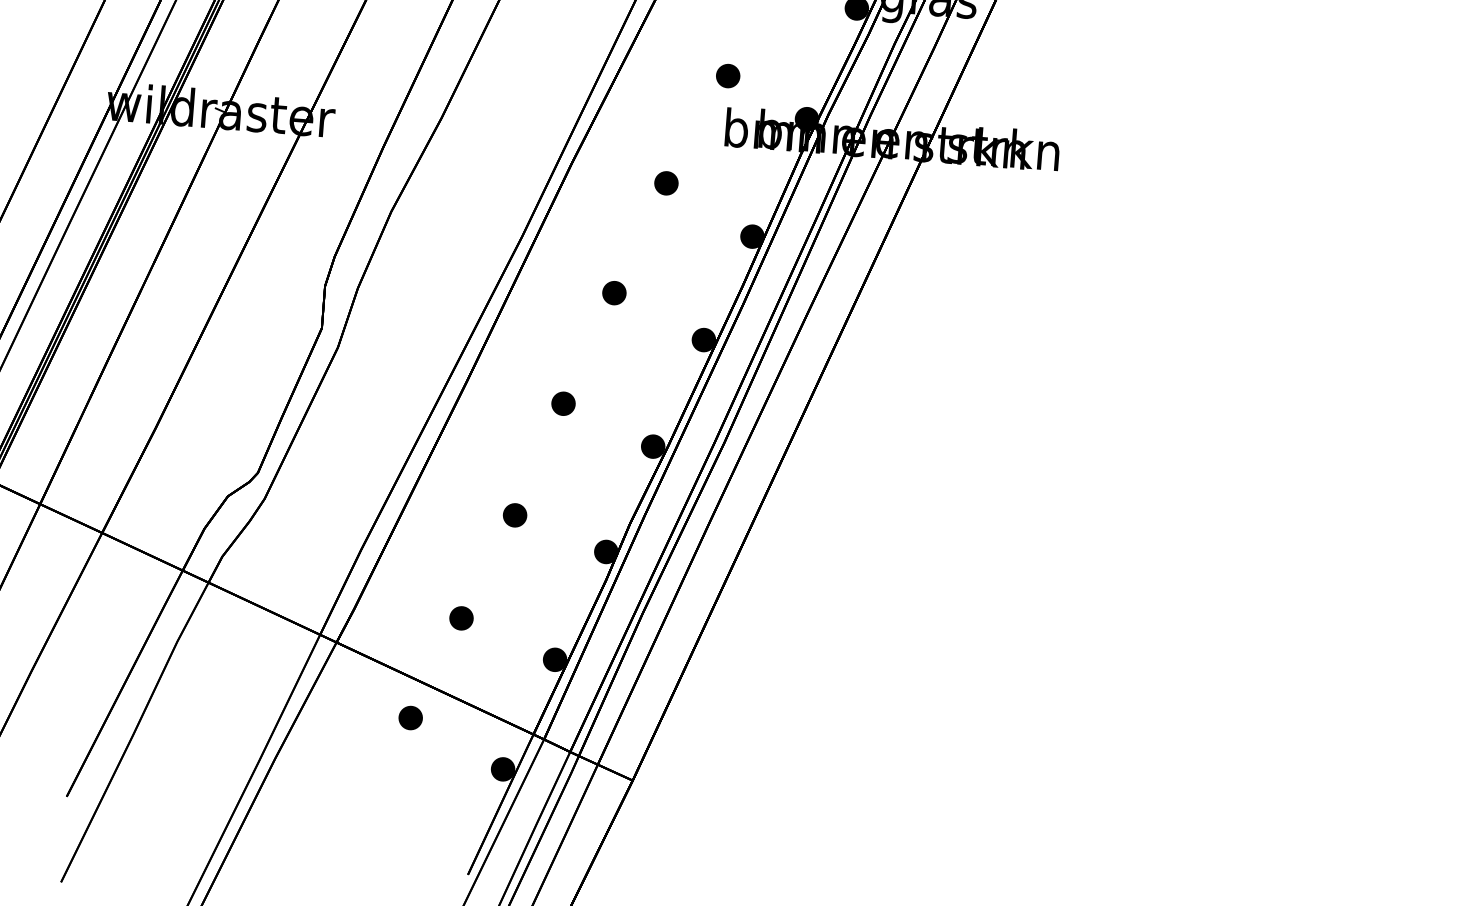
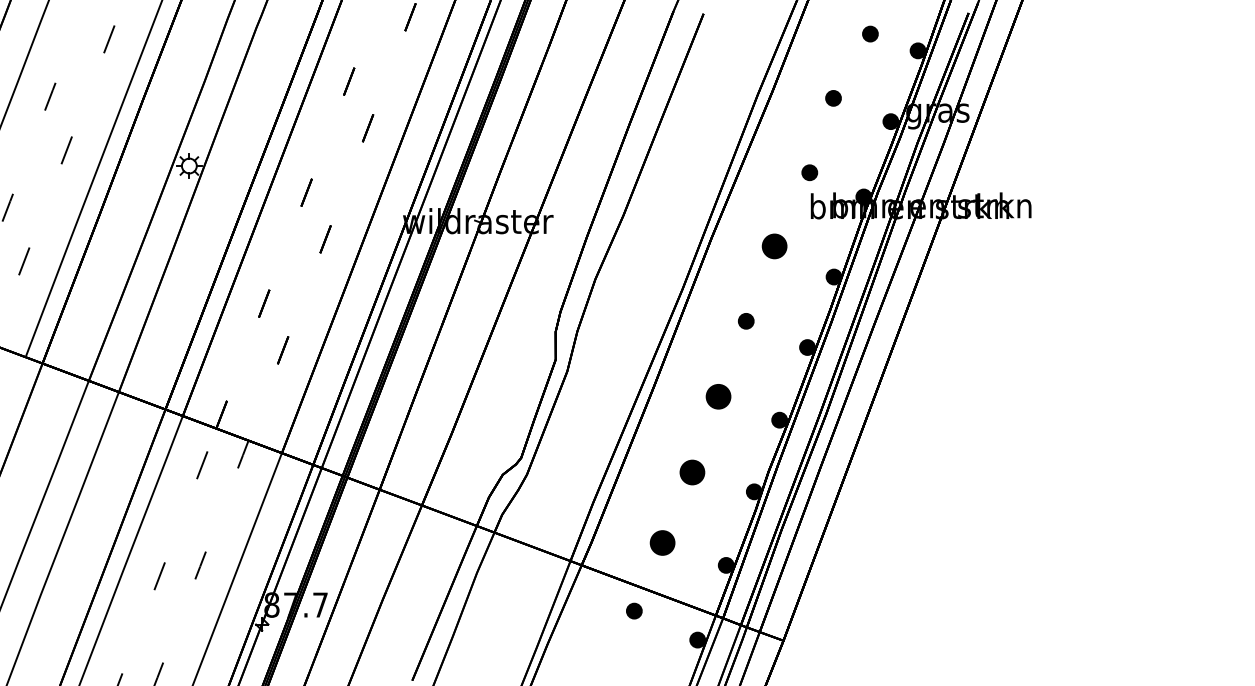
part: (666, 183) -> (774, 246), size x1.6
part: (563, 403) -> (718, 396), size x1.6
part: (515, 515) -> (692, 472), size x1.6
part: (461, 617) -> (662, 542), size x1.6

